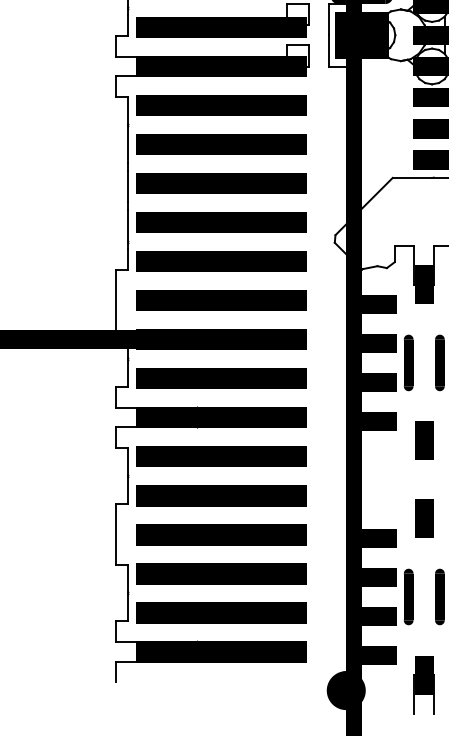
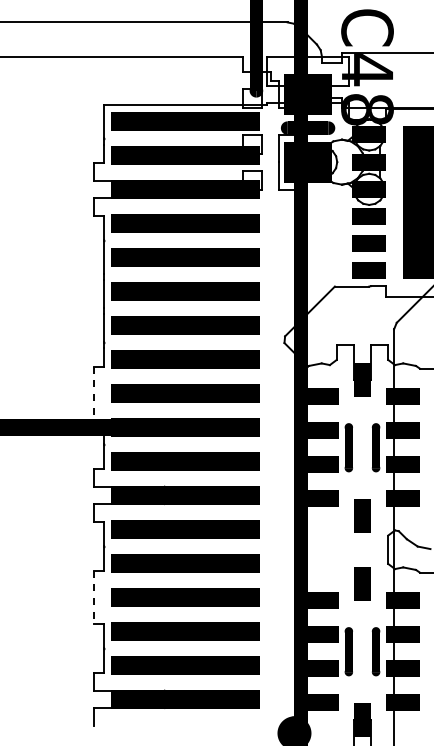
line: (115, 300) -> (93, 393), solid -> dashed
line: (115, 534) -> (93, 597), solid -> dashed

